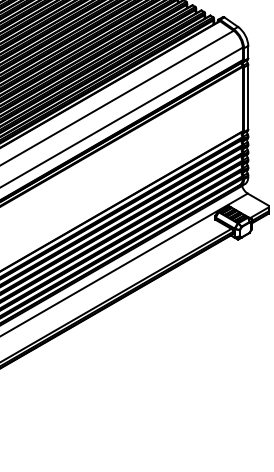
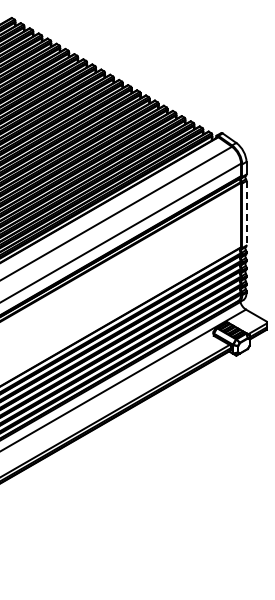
line: (248, 97) -> (246, 213), solid -> dashed

